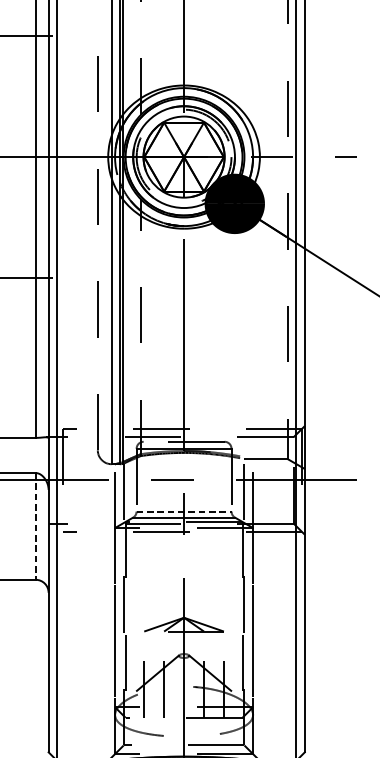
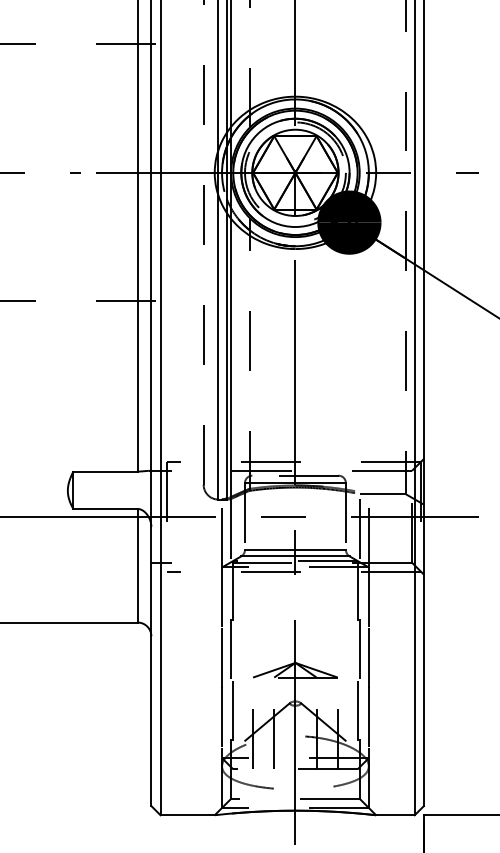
line: (184, 511) -> (295, 549), dashed -> solid
line: (35, 526) -> (137, 565), dashed -> solid

